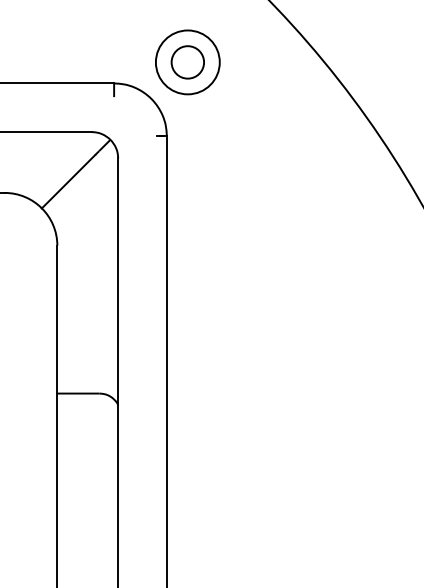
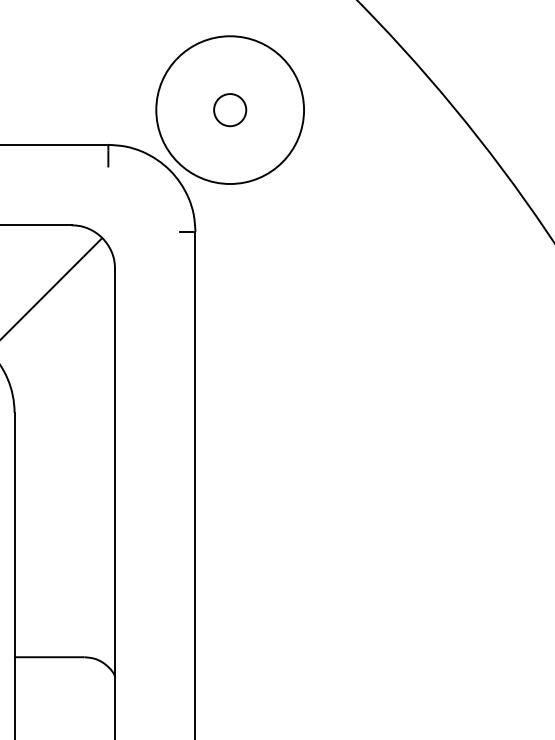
circle: (187, 62) -> (229, 110), size x0.6
circle: (187, 62) -> (229, 110), size x1.4

